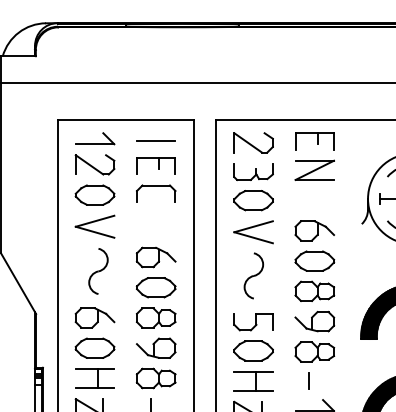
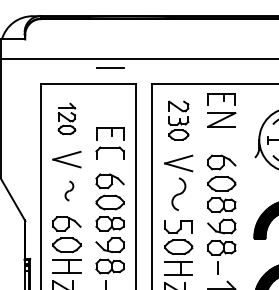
line: (156, 140) -> (110, 67), moved
part: (94, 168) -> (66, 118), size x0.6
part: (253, 171) -> (178, 120), size x0.7
part: (155, 179) -> (109, 143), moved
part: (98, 270) -> (69, 190), size x0.6

